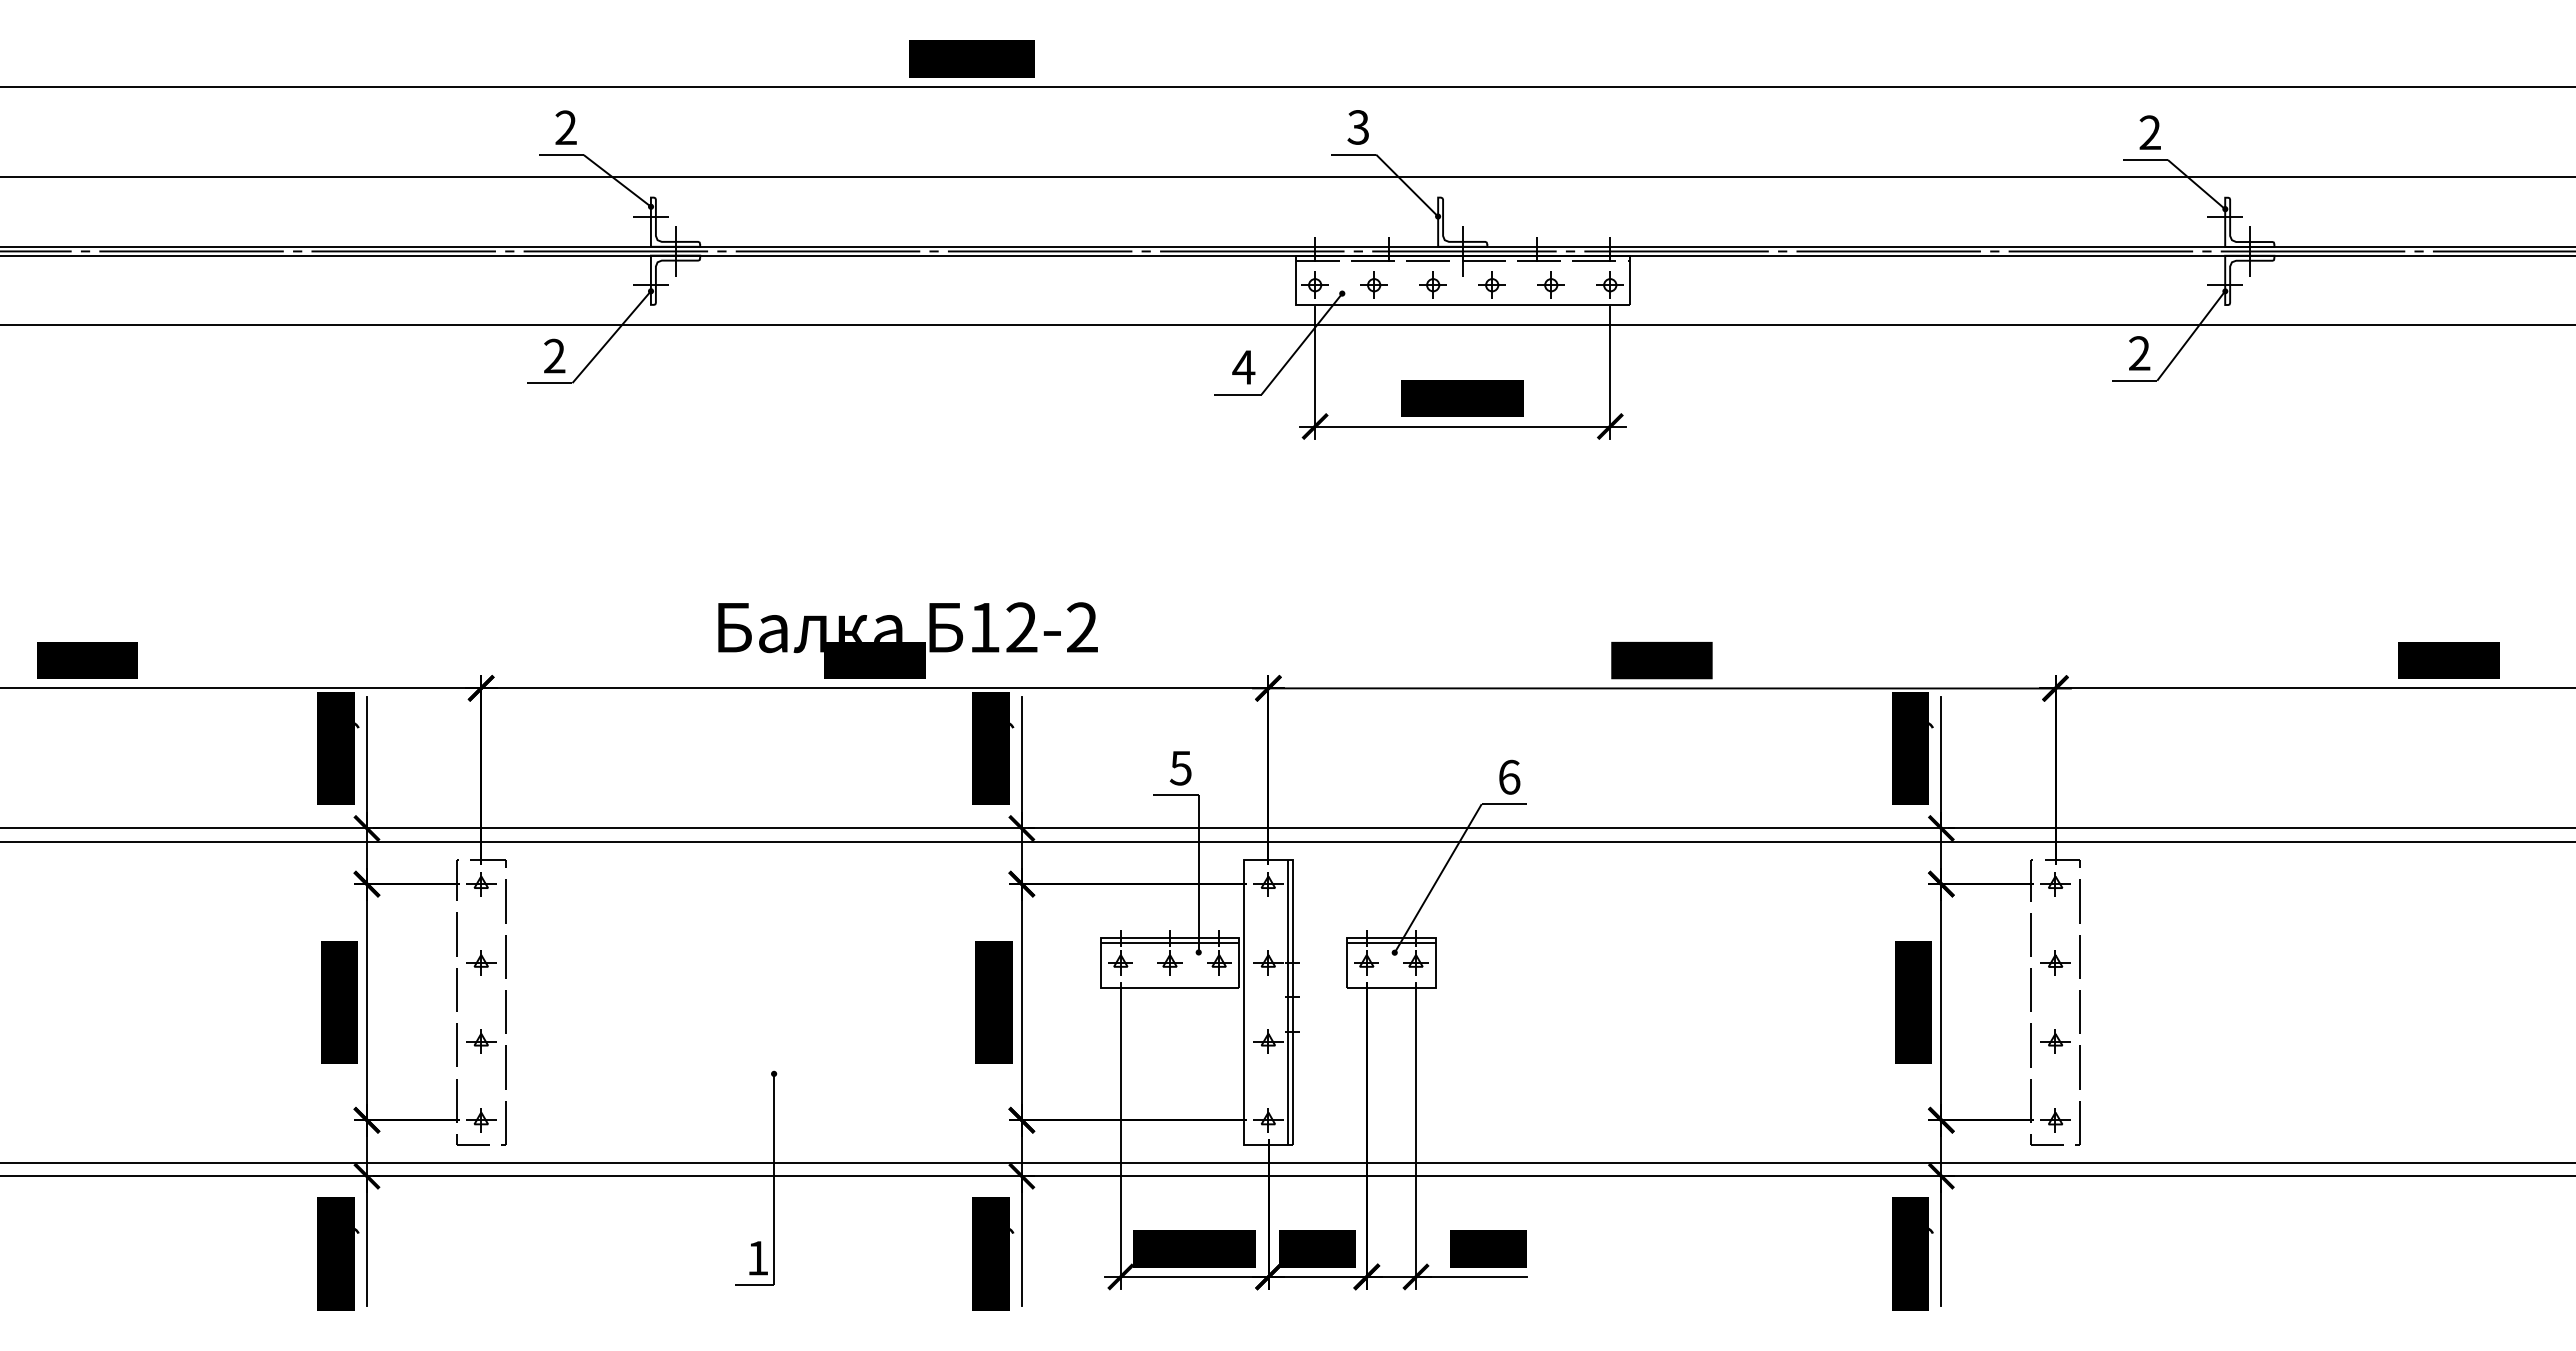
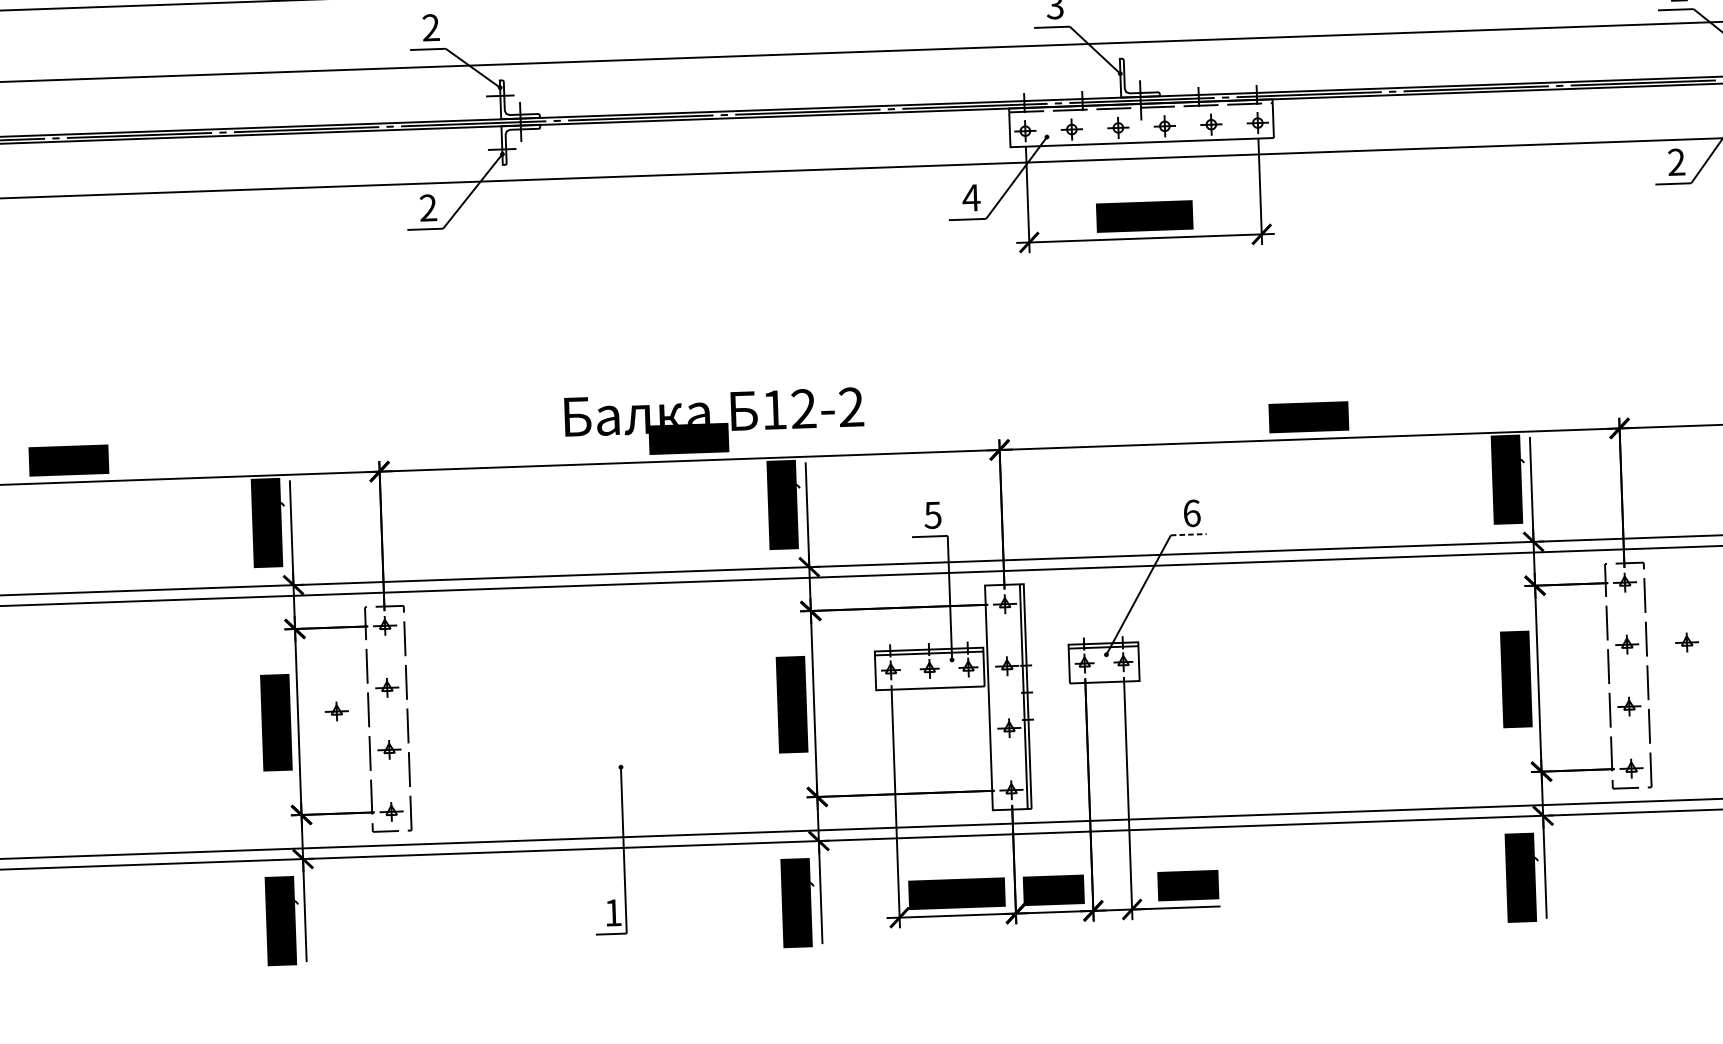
line: (1504, 804) -> (1188, 534), solid -> dashed
part: (2131, 962) -> (1686, 642), added
part: (416, 990) -> (336, 711), added

